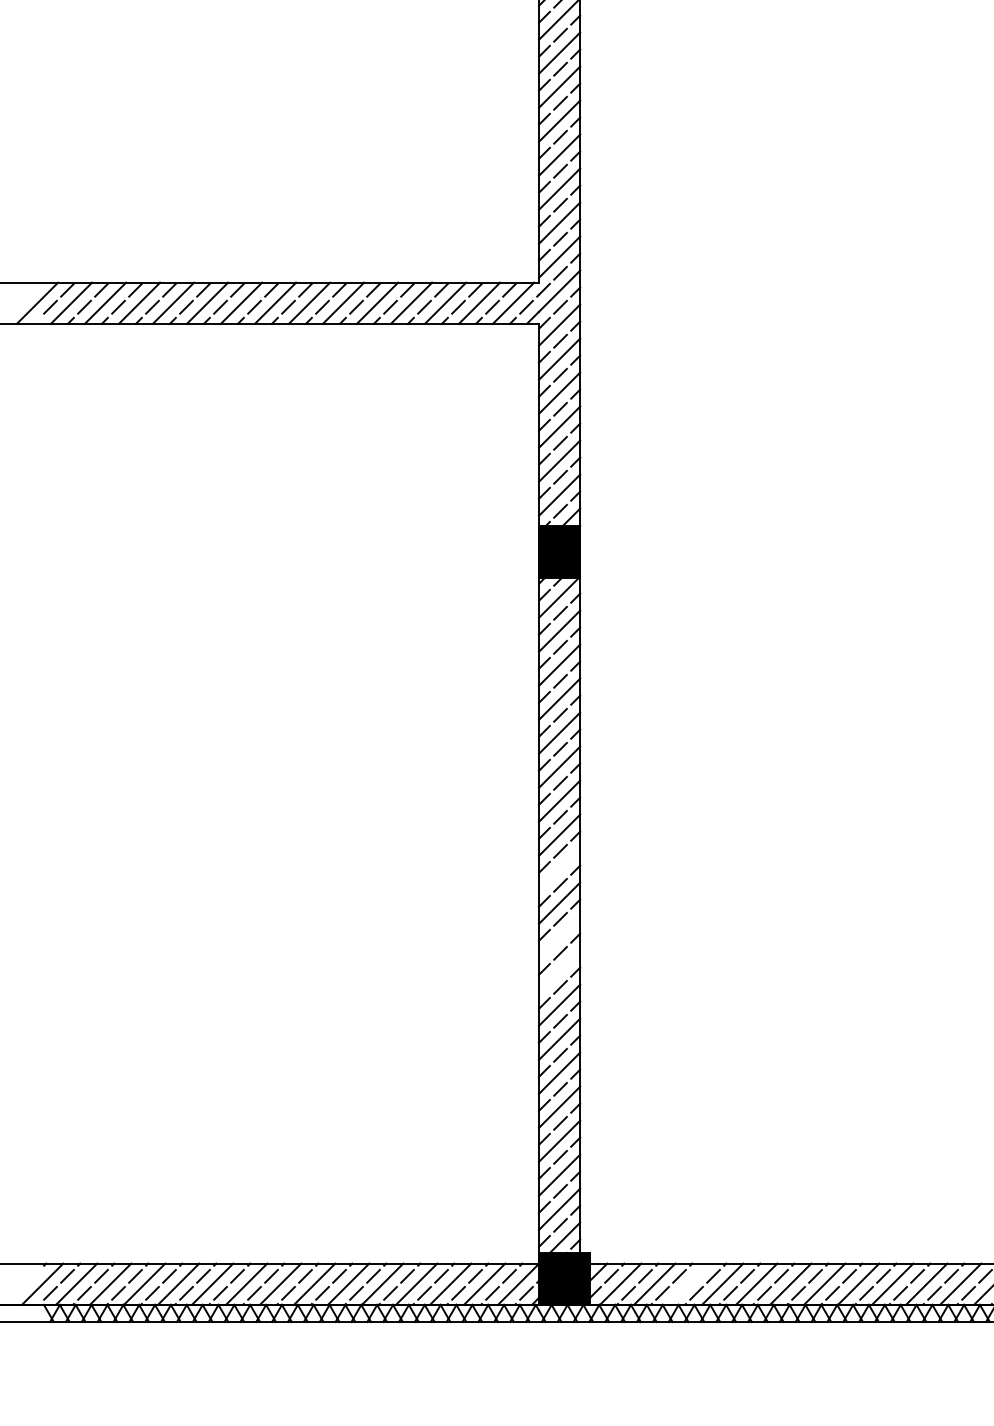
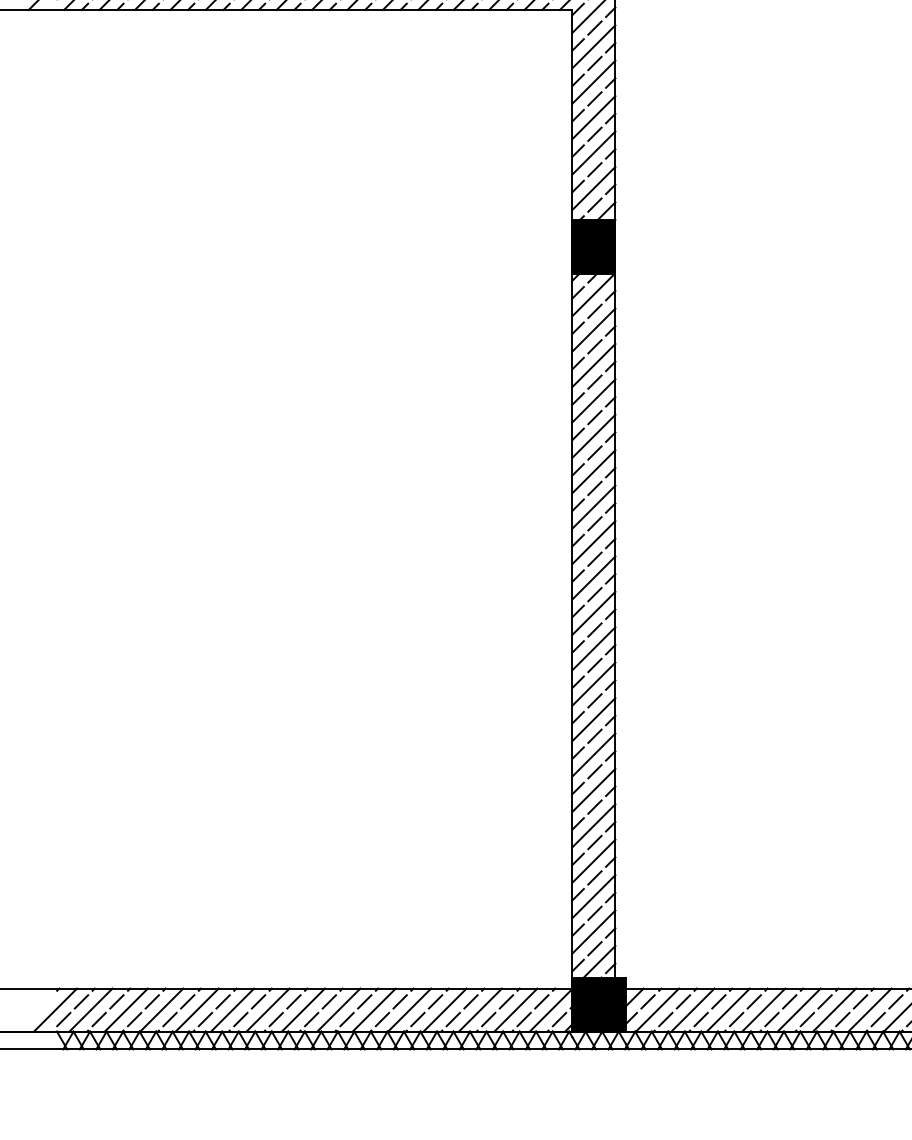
line: (559, 868) -> (593, 577), added
line: (559, 936) -> (593, 647), added
line: (559, 970) -> (593, 683), added
line: (688, 1283) -> (728, 1009), added

